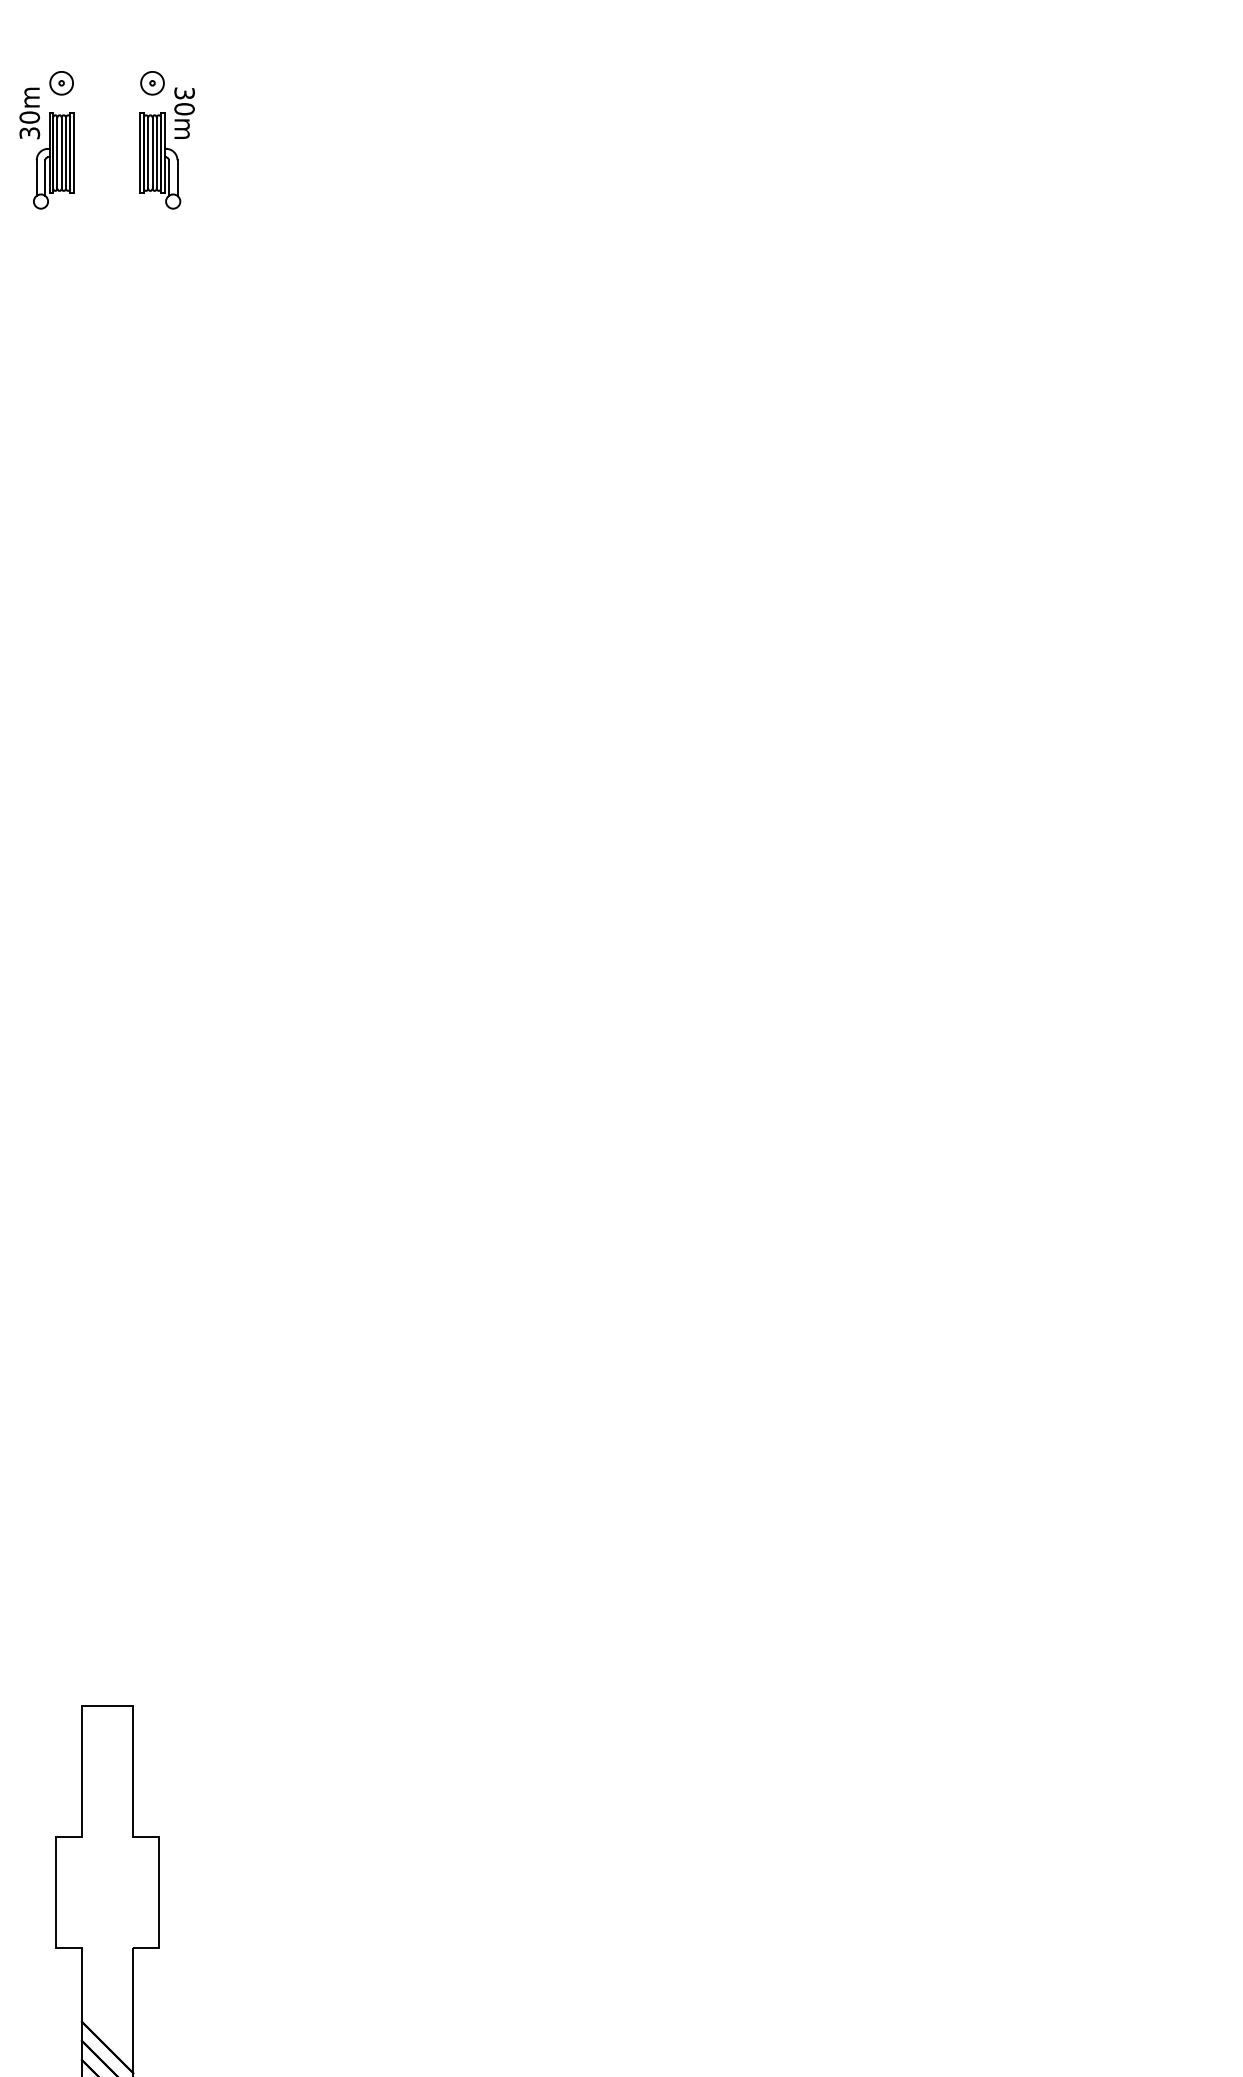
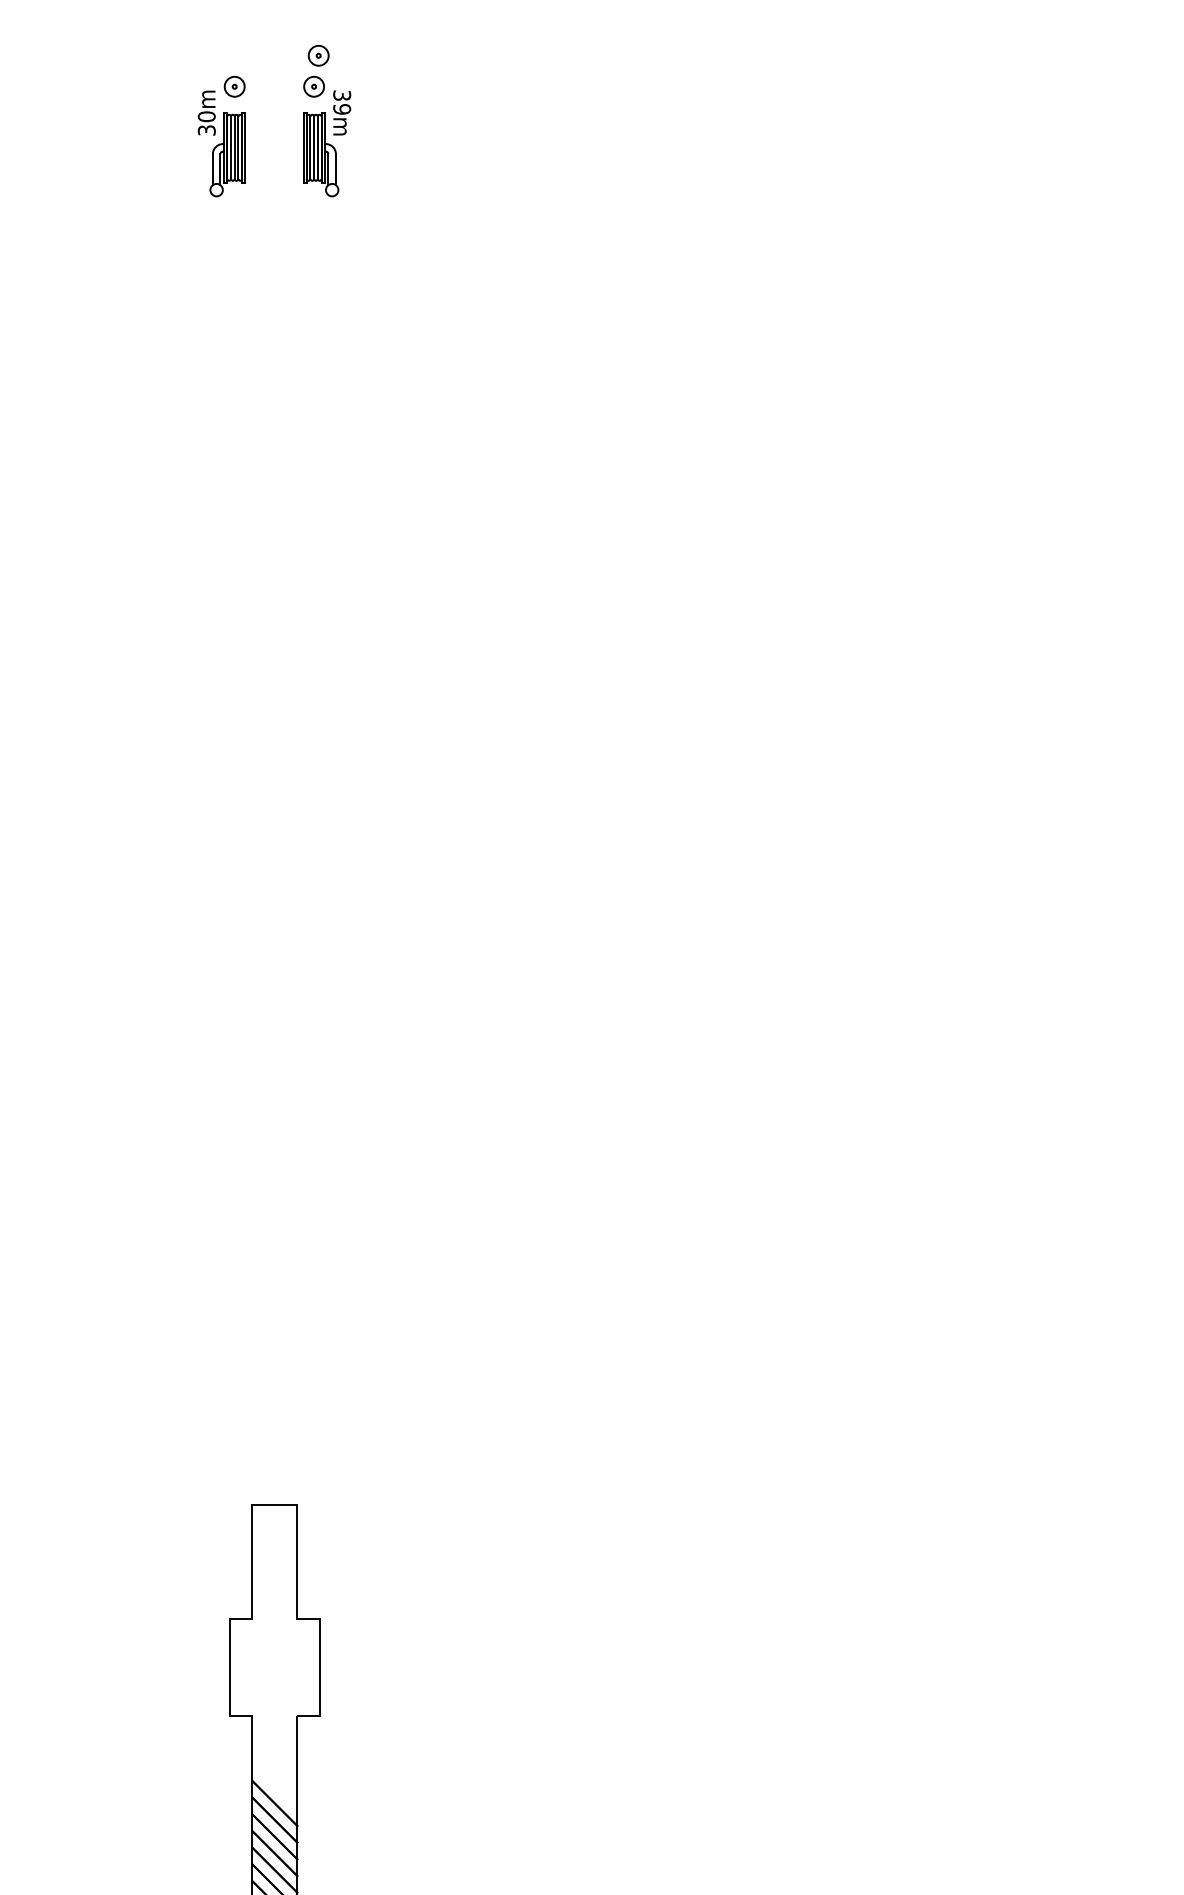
part: (157, 47) -> (318, 55), added
text: (183, 109) -> (341, 109), 30m -> 39m

